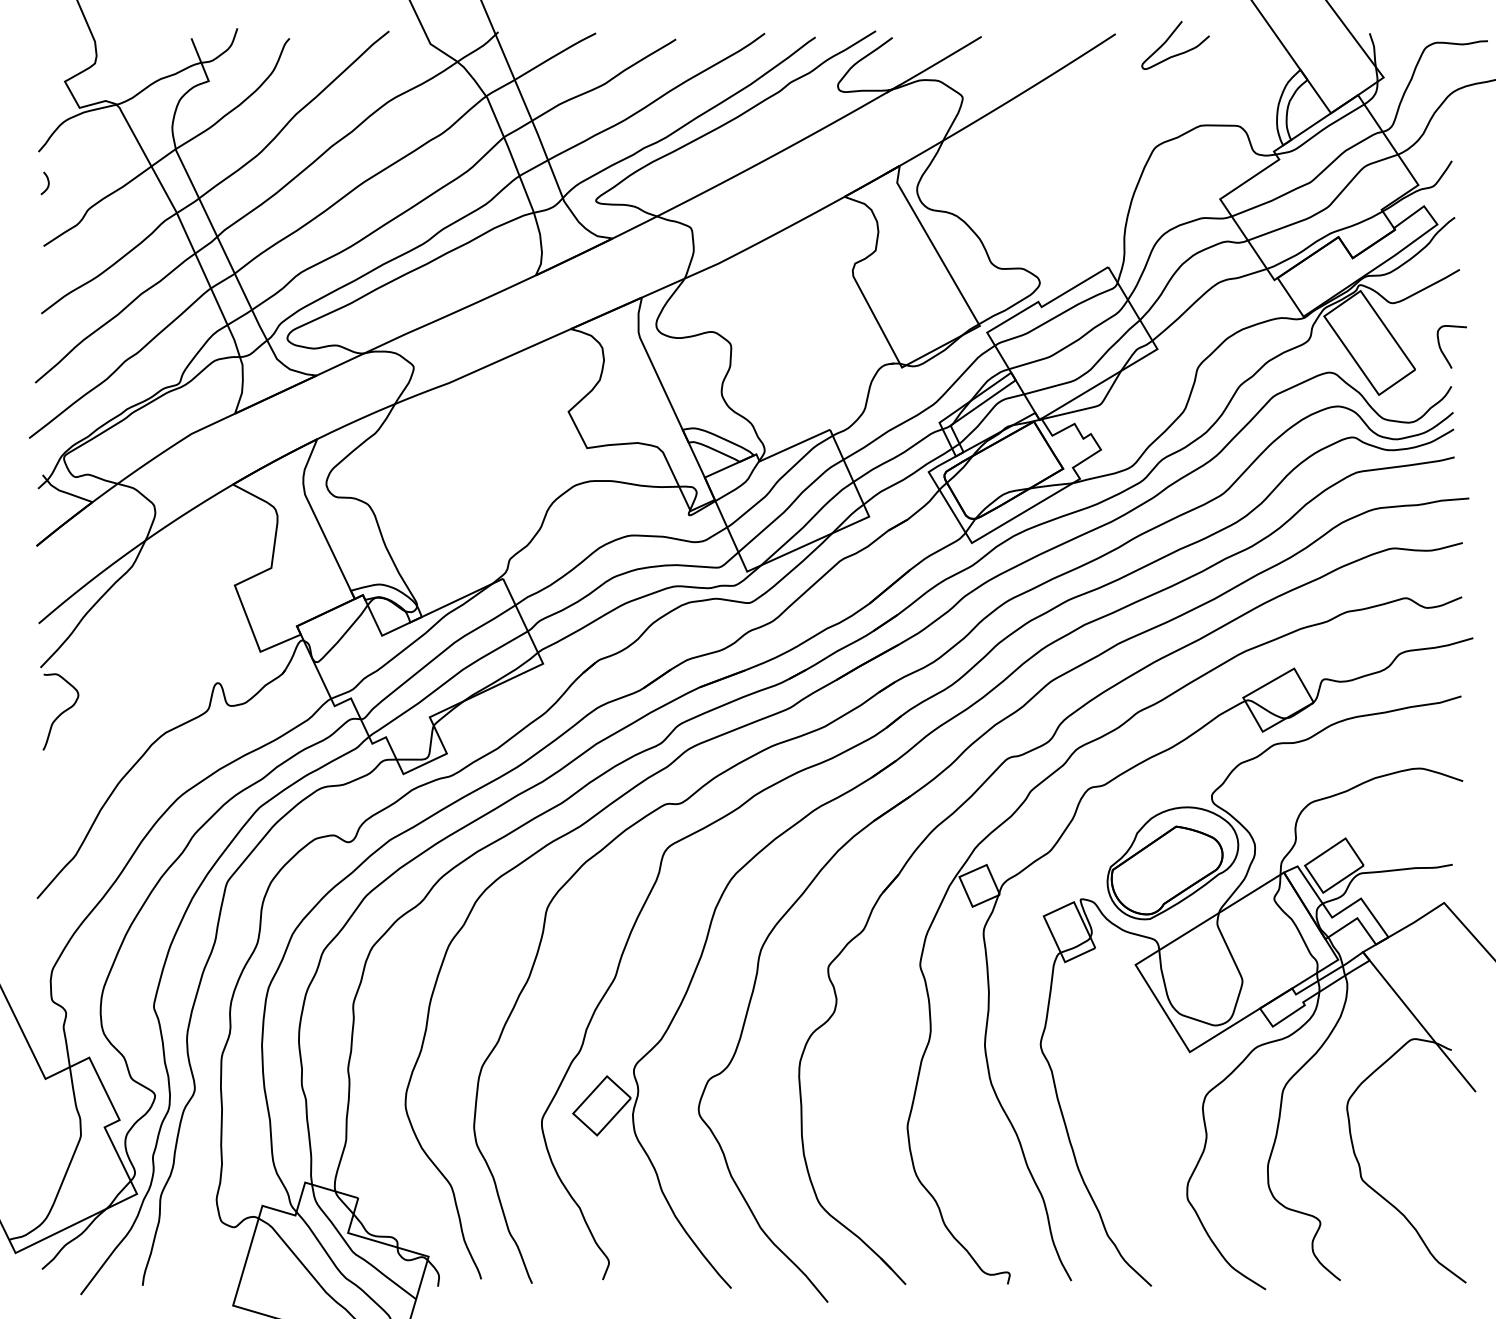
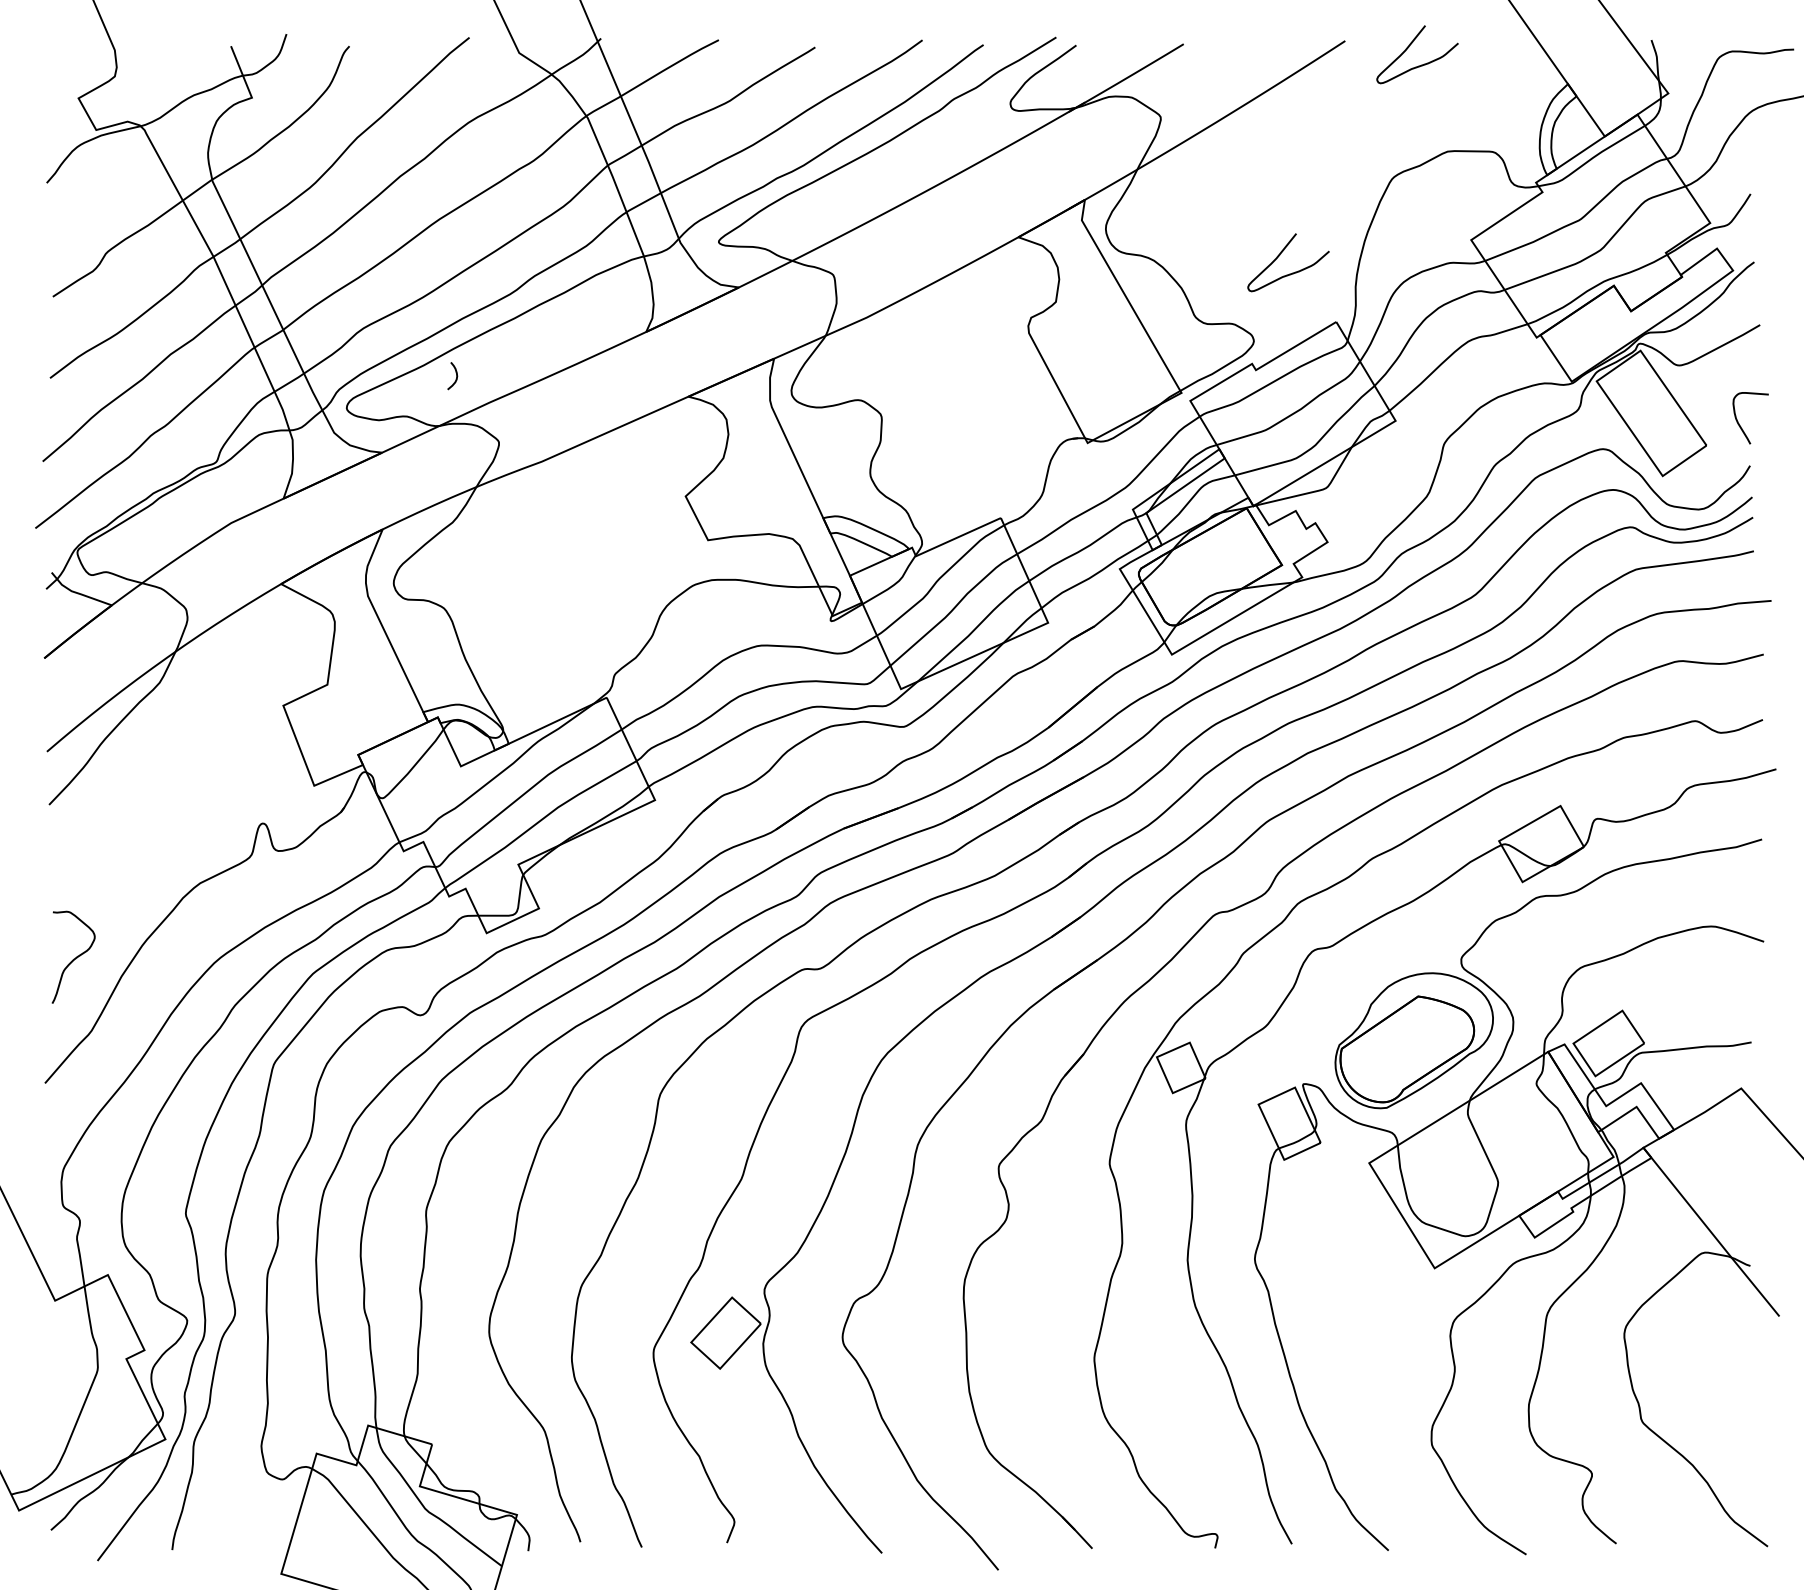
curve: (48, 183) -> (456, 376), moved
curve: (1061, 211) -> (1280, 255), added
curve: (60, 713) -> (73, 958), moved

